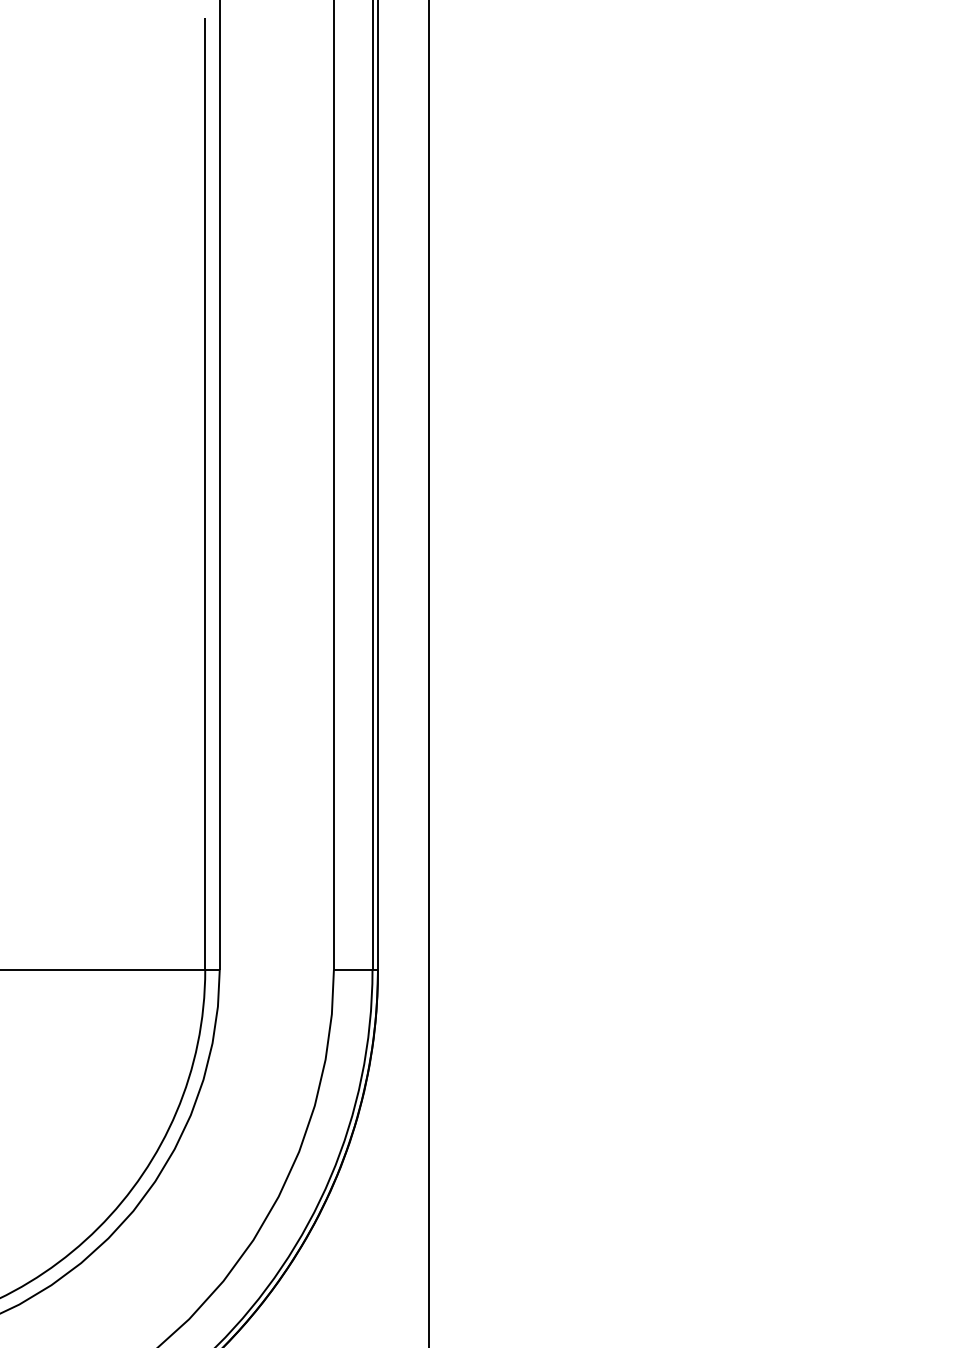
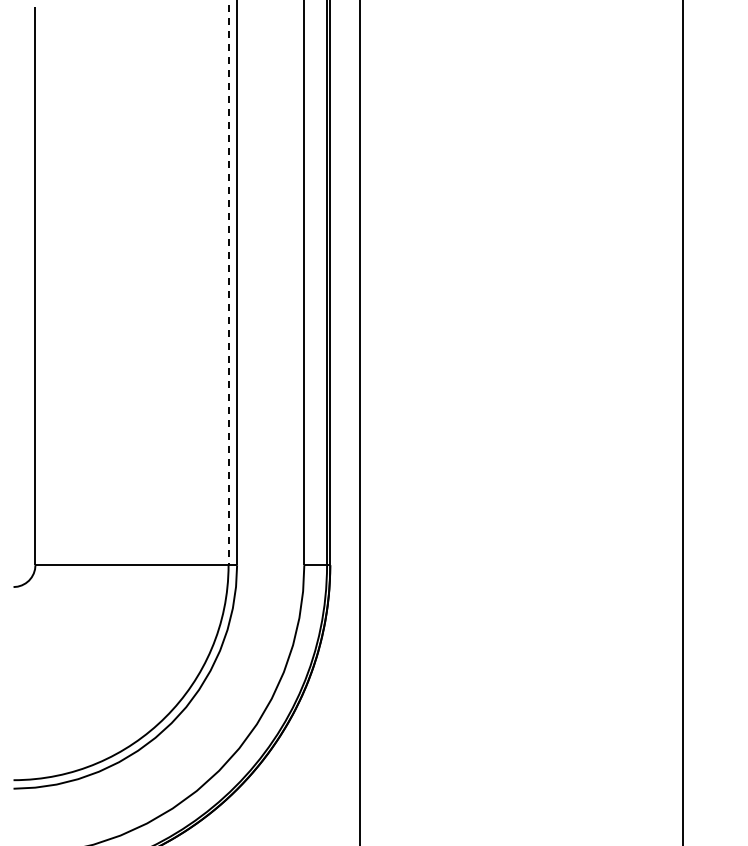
line: (205, 494) -> (228, 285), solid -> dashed

